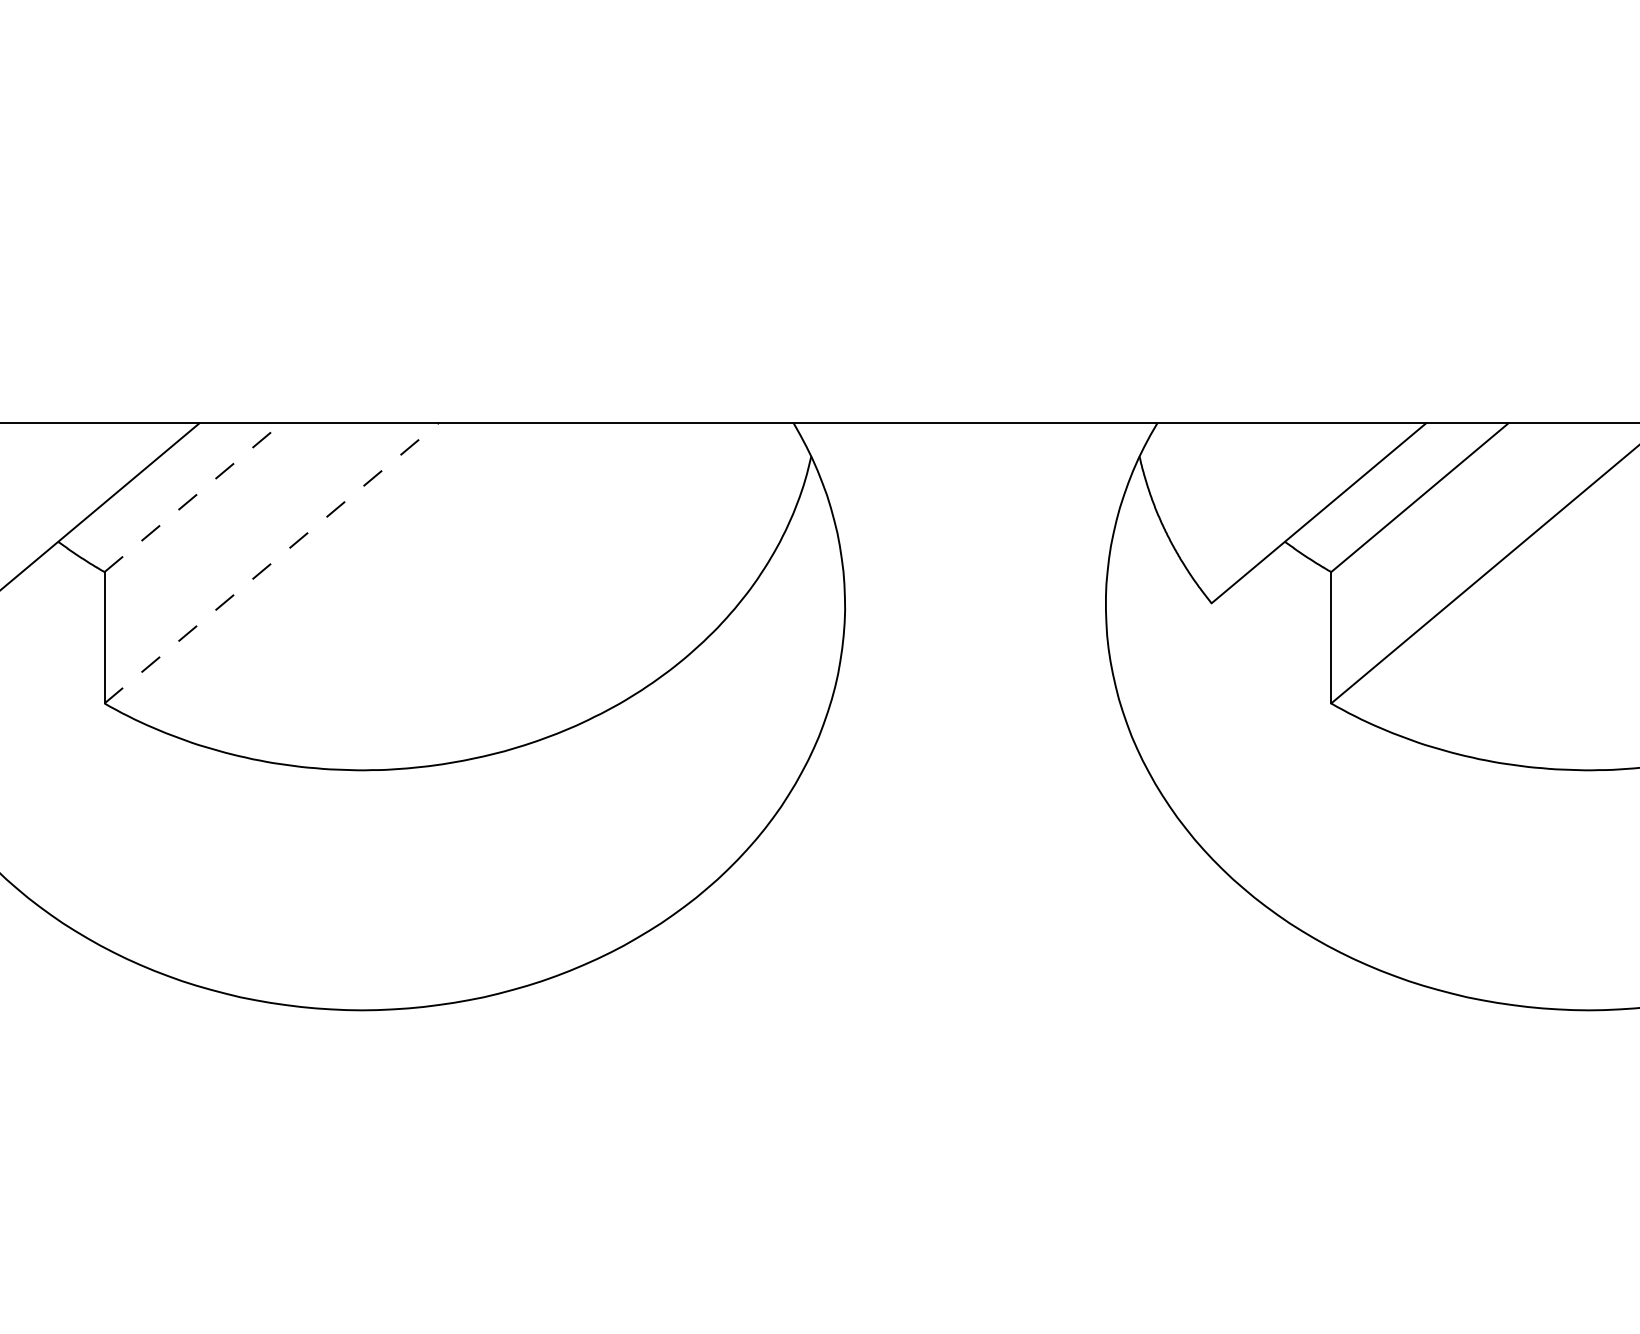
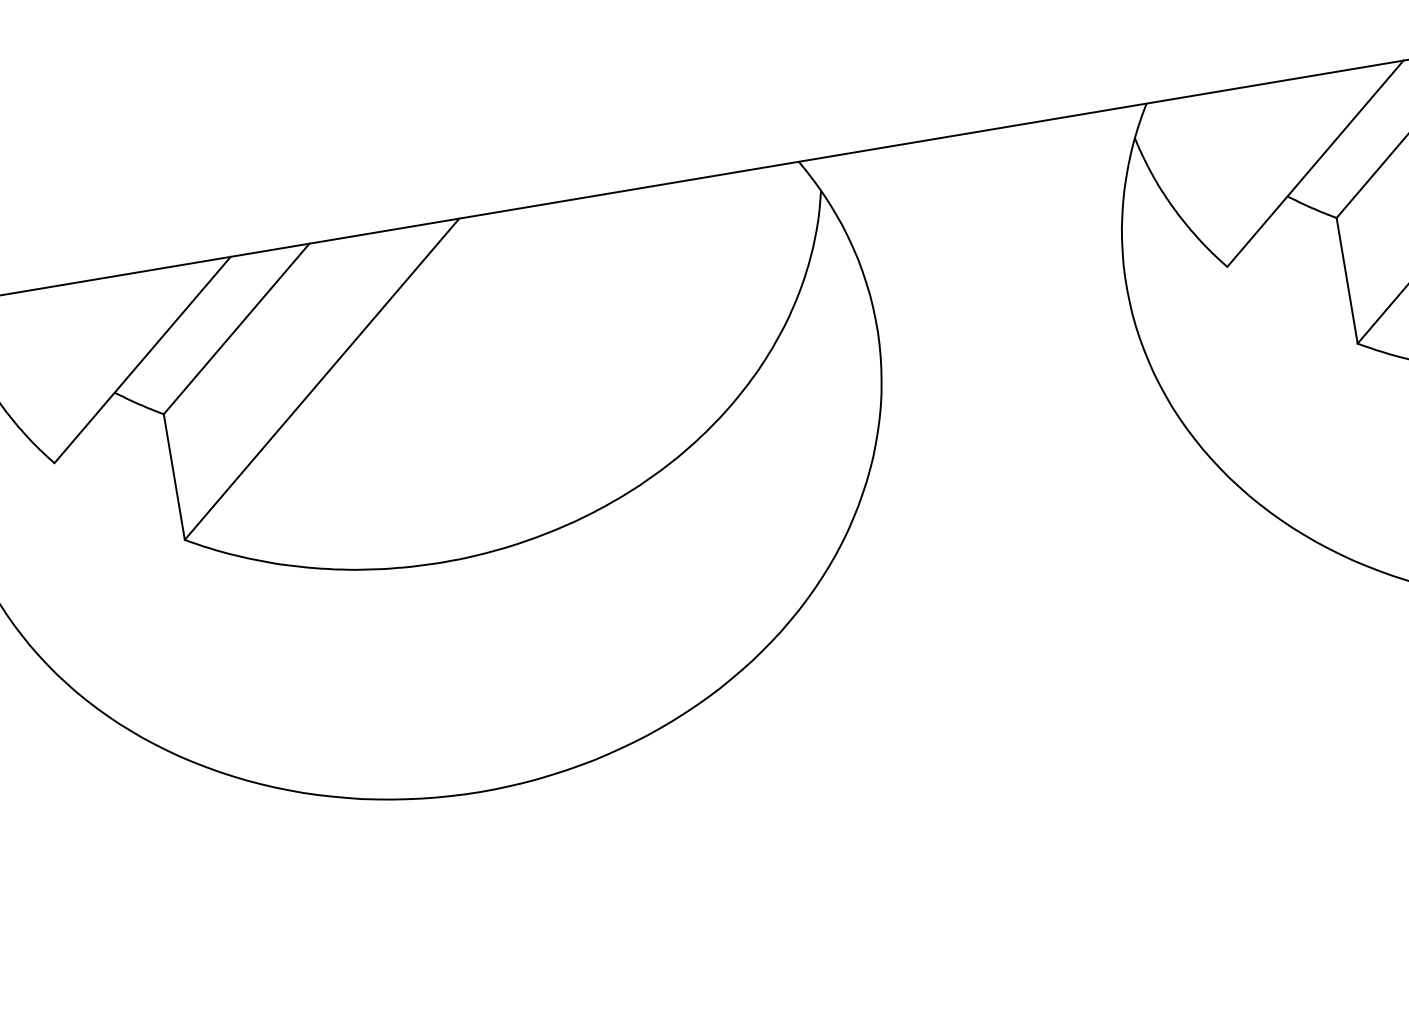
line: (193, 497) -> (236, 328), dashed -> solid
line: (271, 563) -> (322, 379), dashed -> solid

